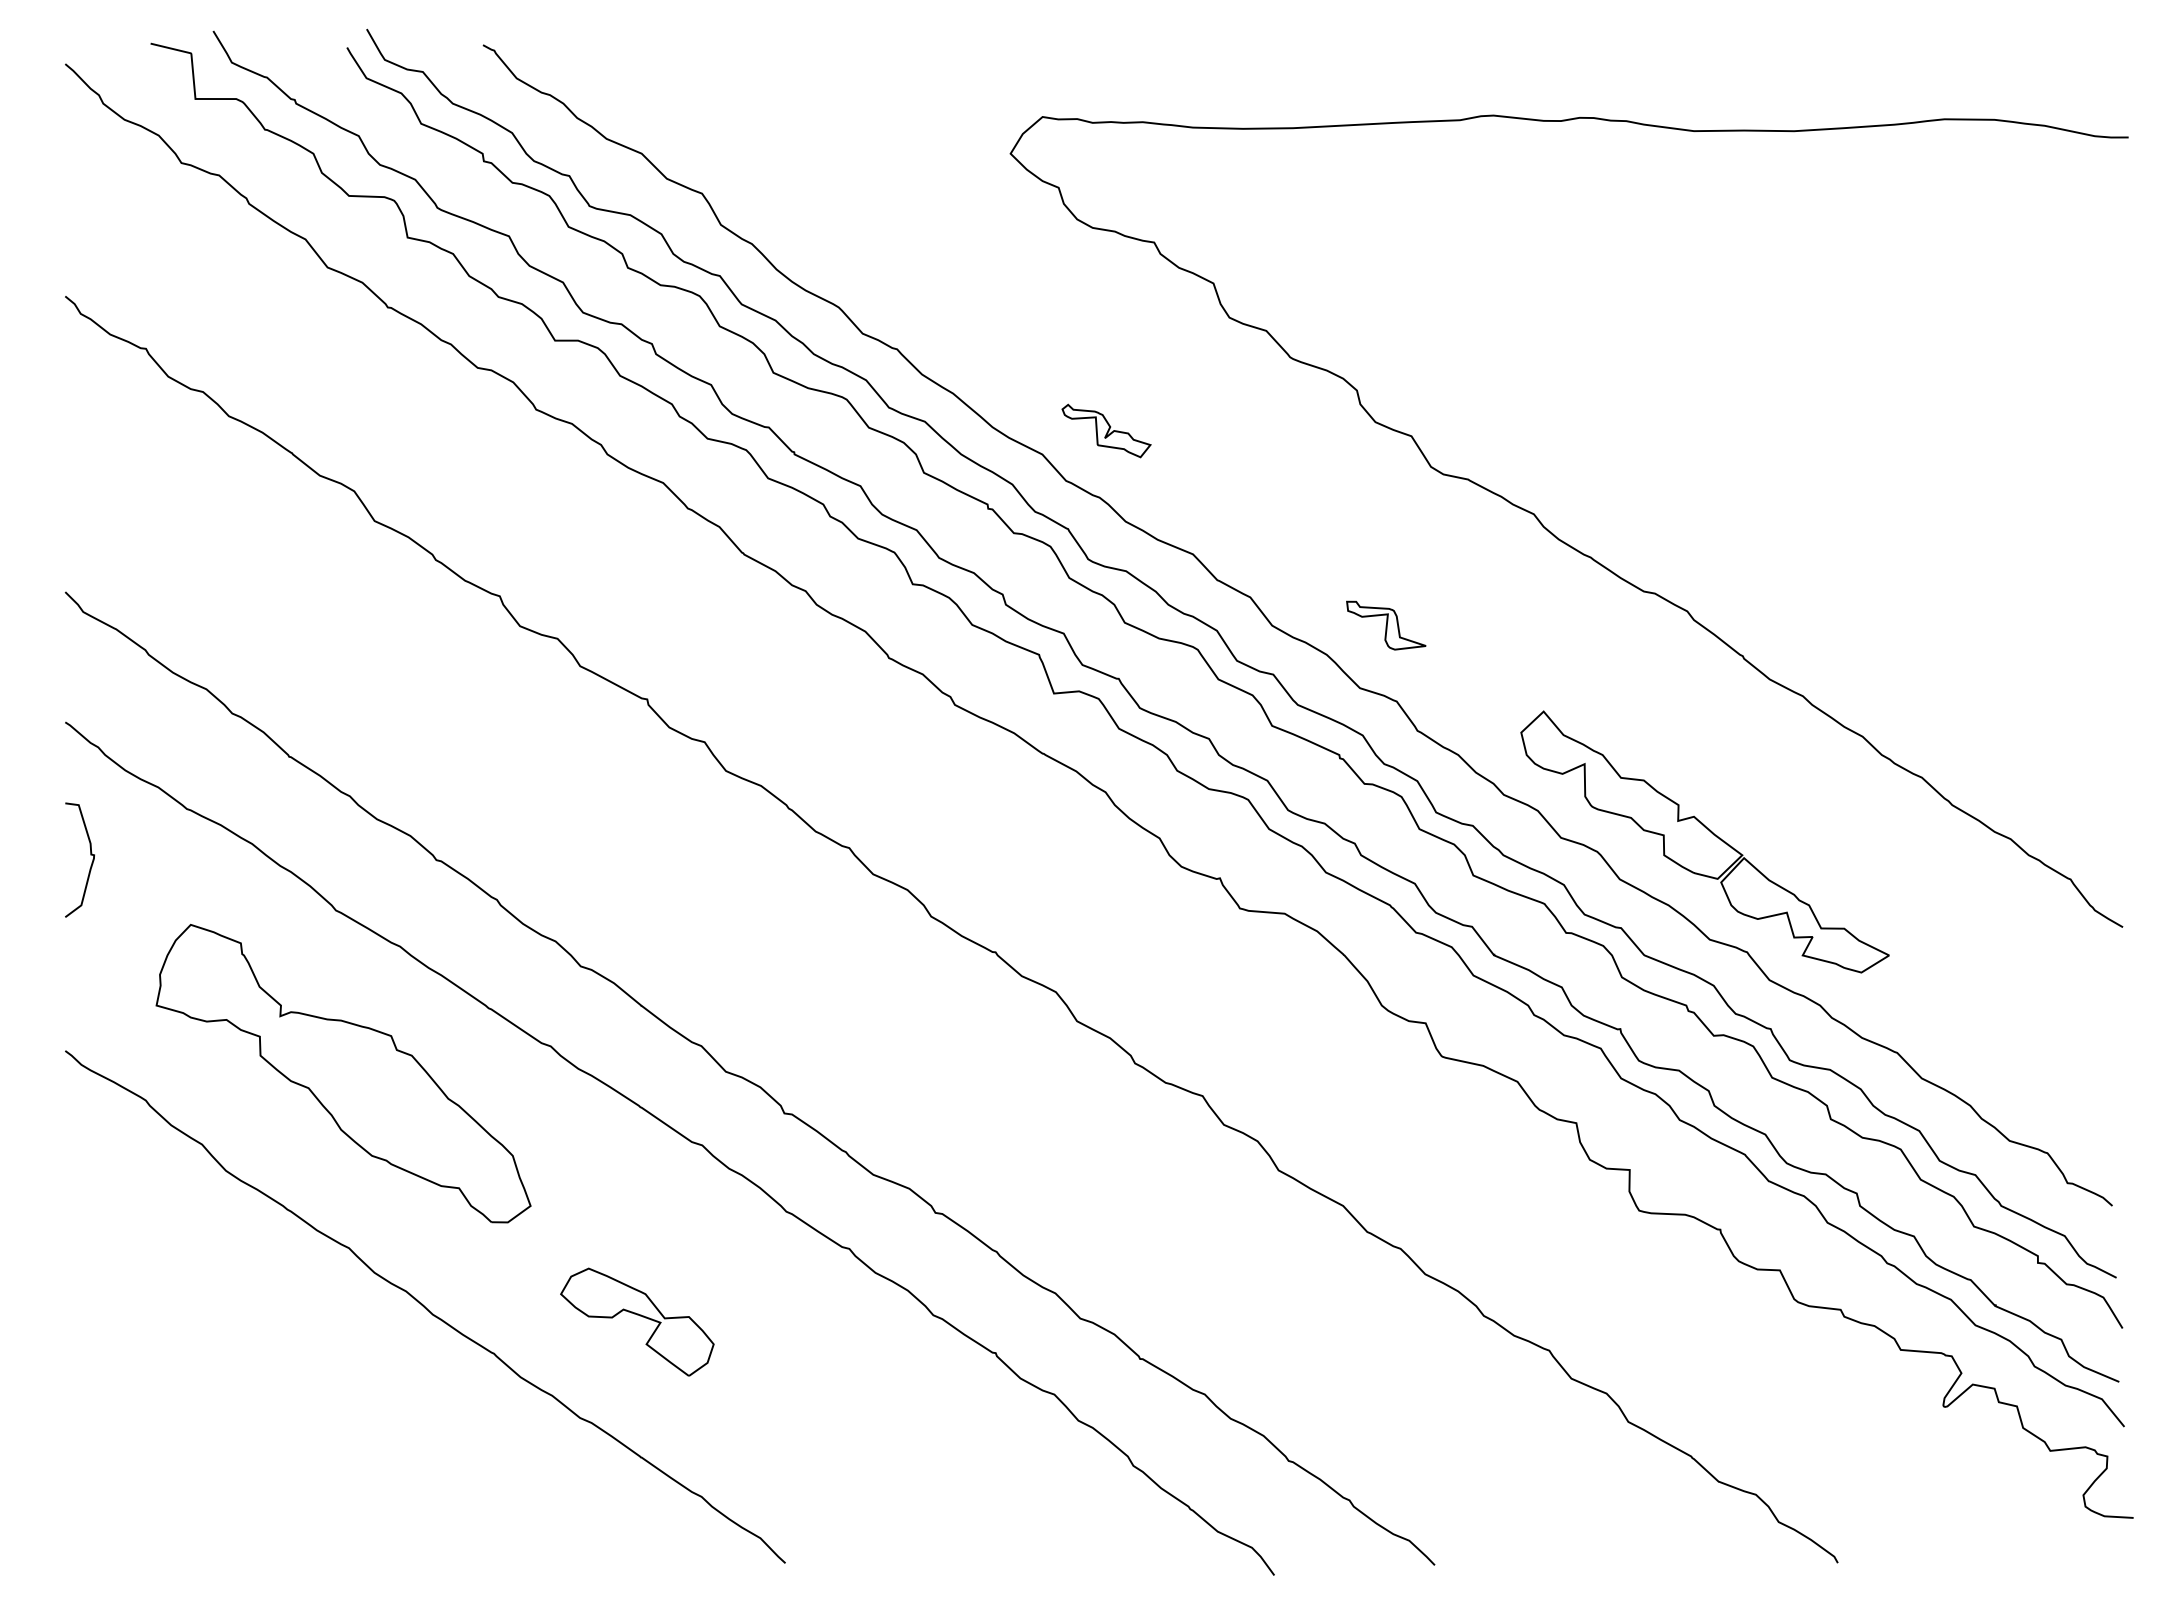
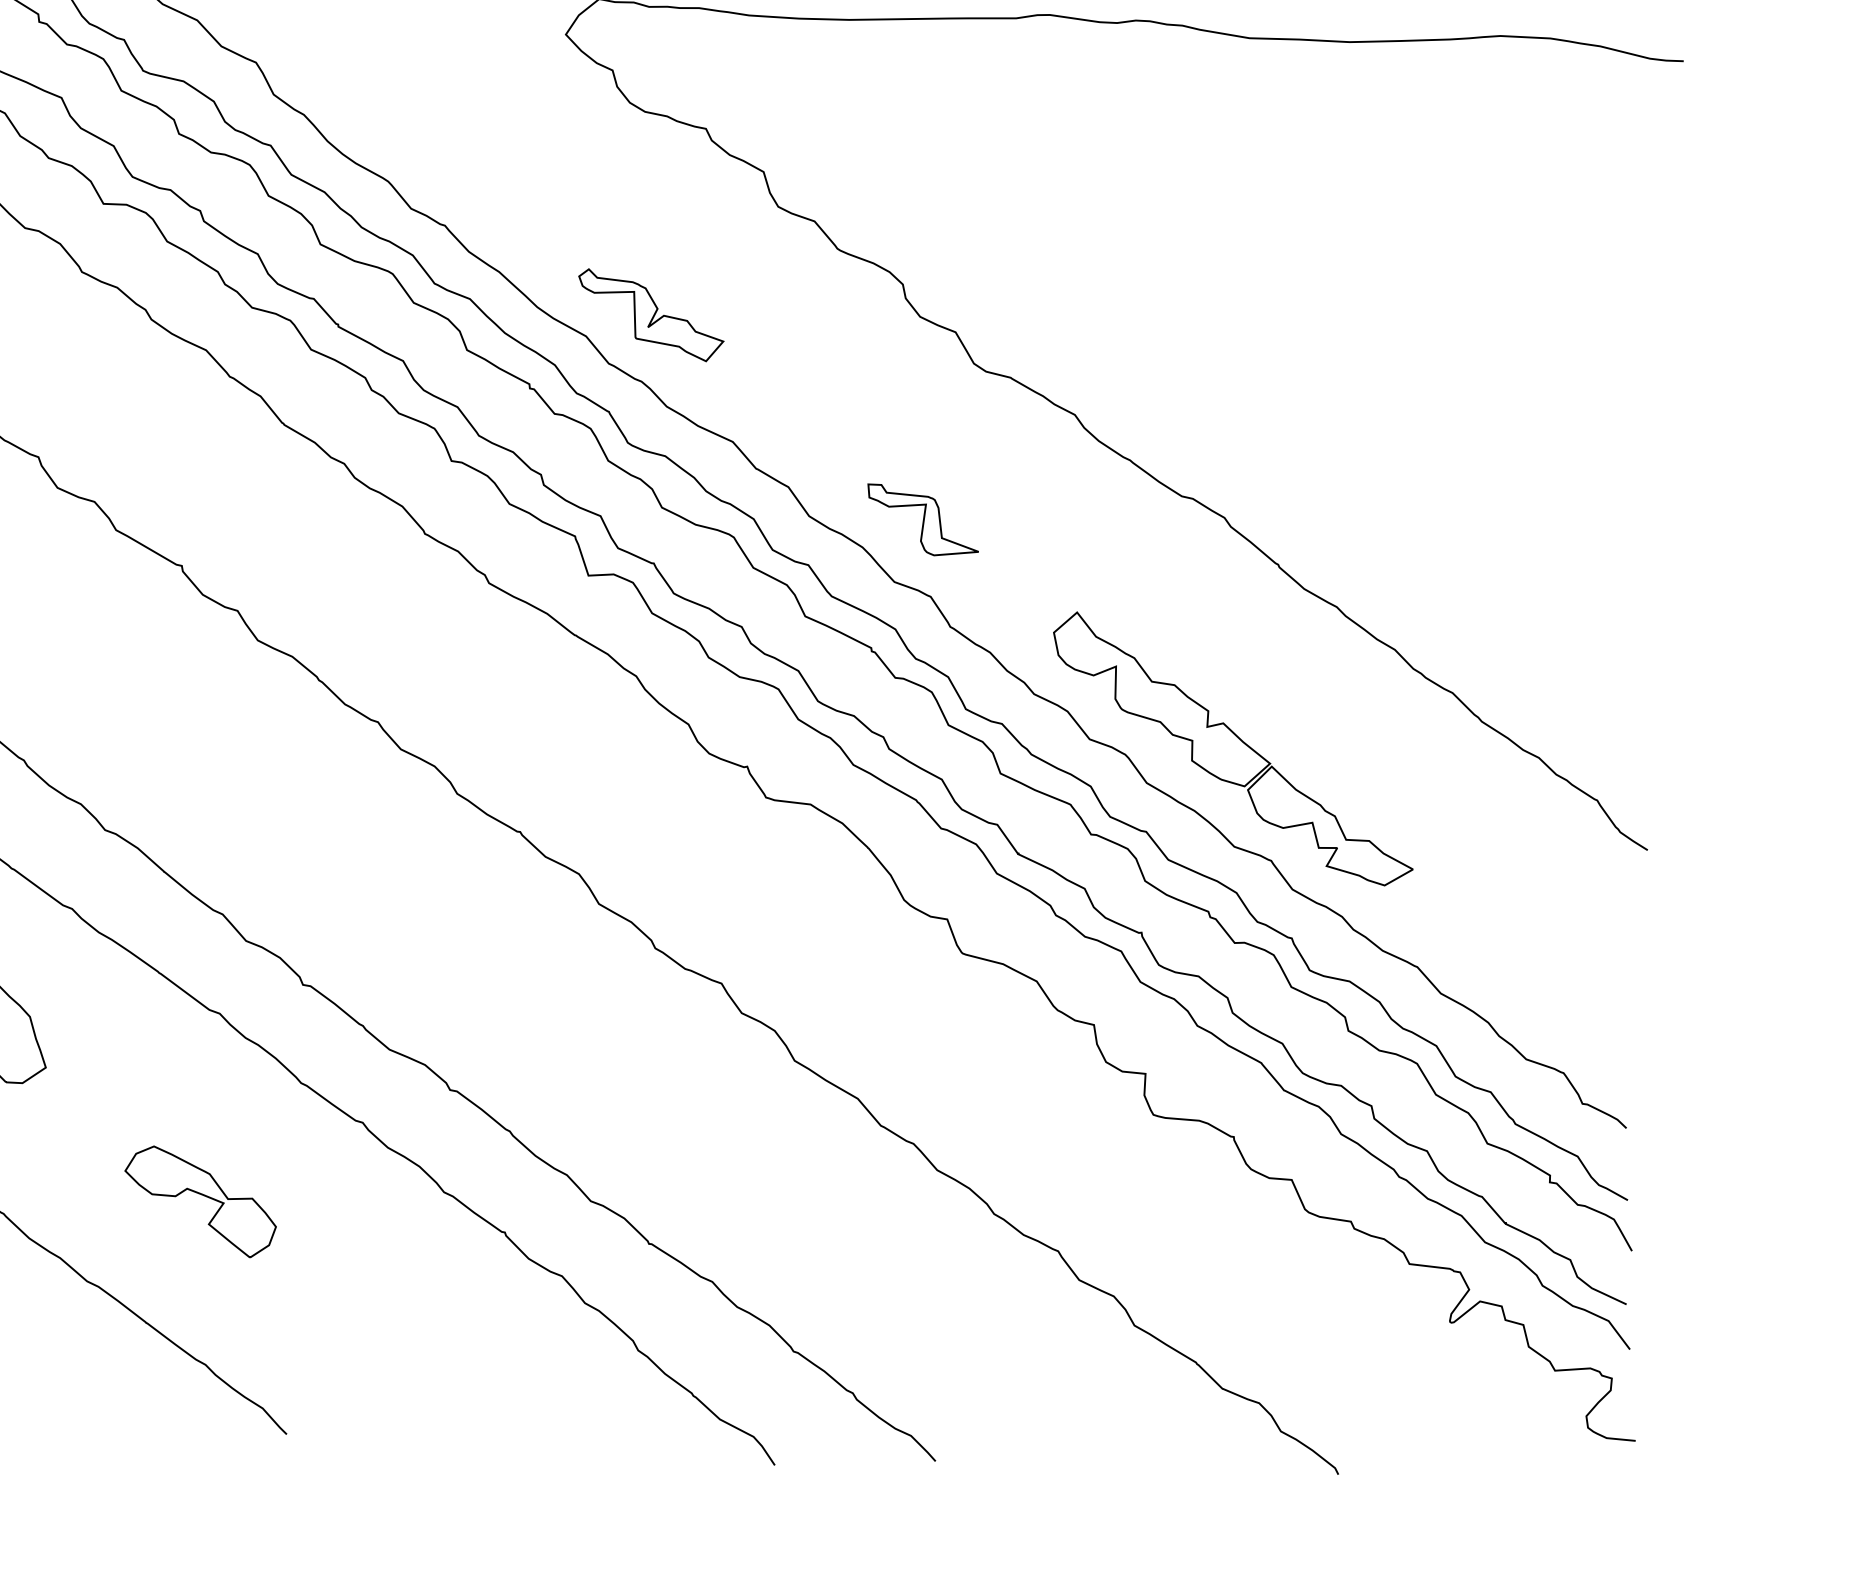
part: (1106, 430) -> (651, 314), size x1.67
part: (1386, 625) -> (923, 520), size x1.43
part: (637, 1321) -> (200, 1201), moved

